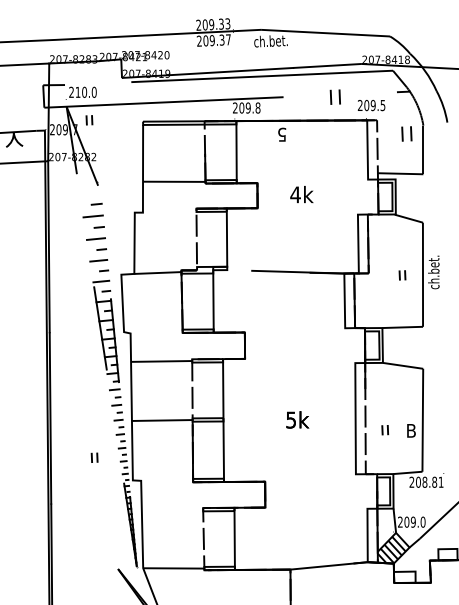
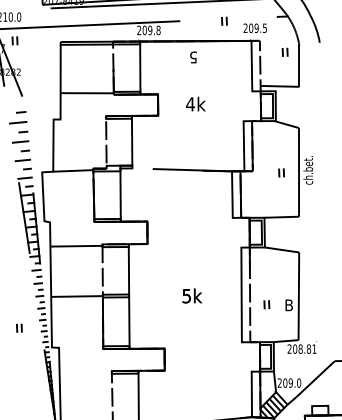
part: (335, 97) -> (224, 21), size x0.62
part: (406, 133) -> (284, 52), size x0.62
text: (282, 134) -> (193, 57), moved

